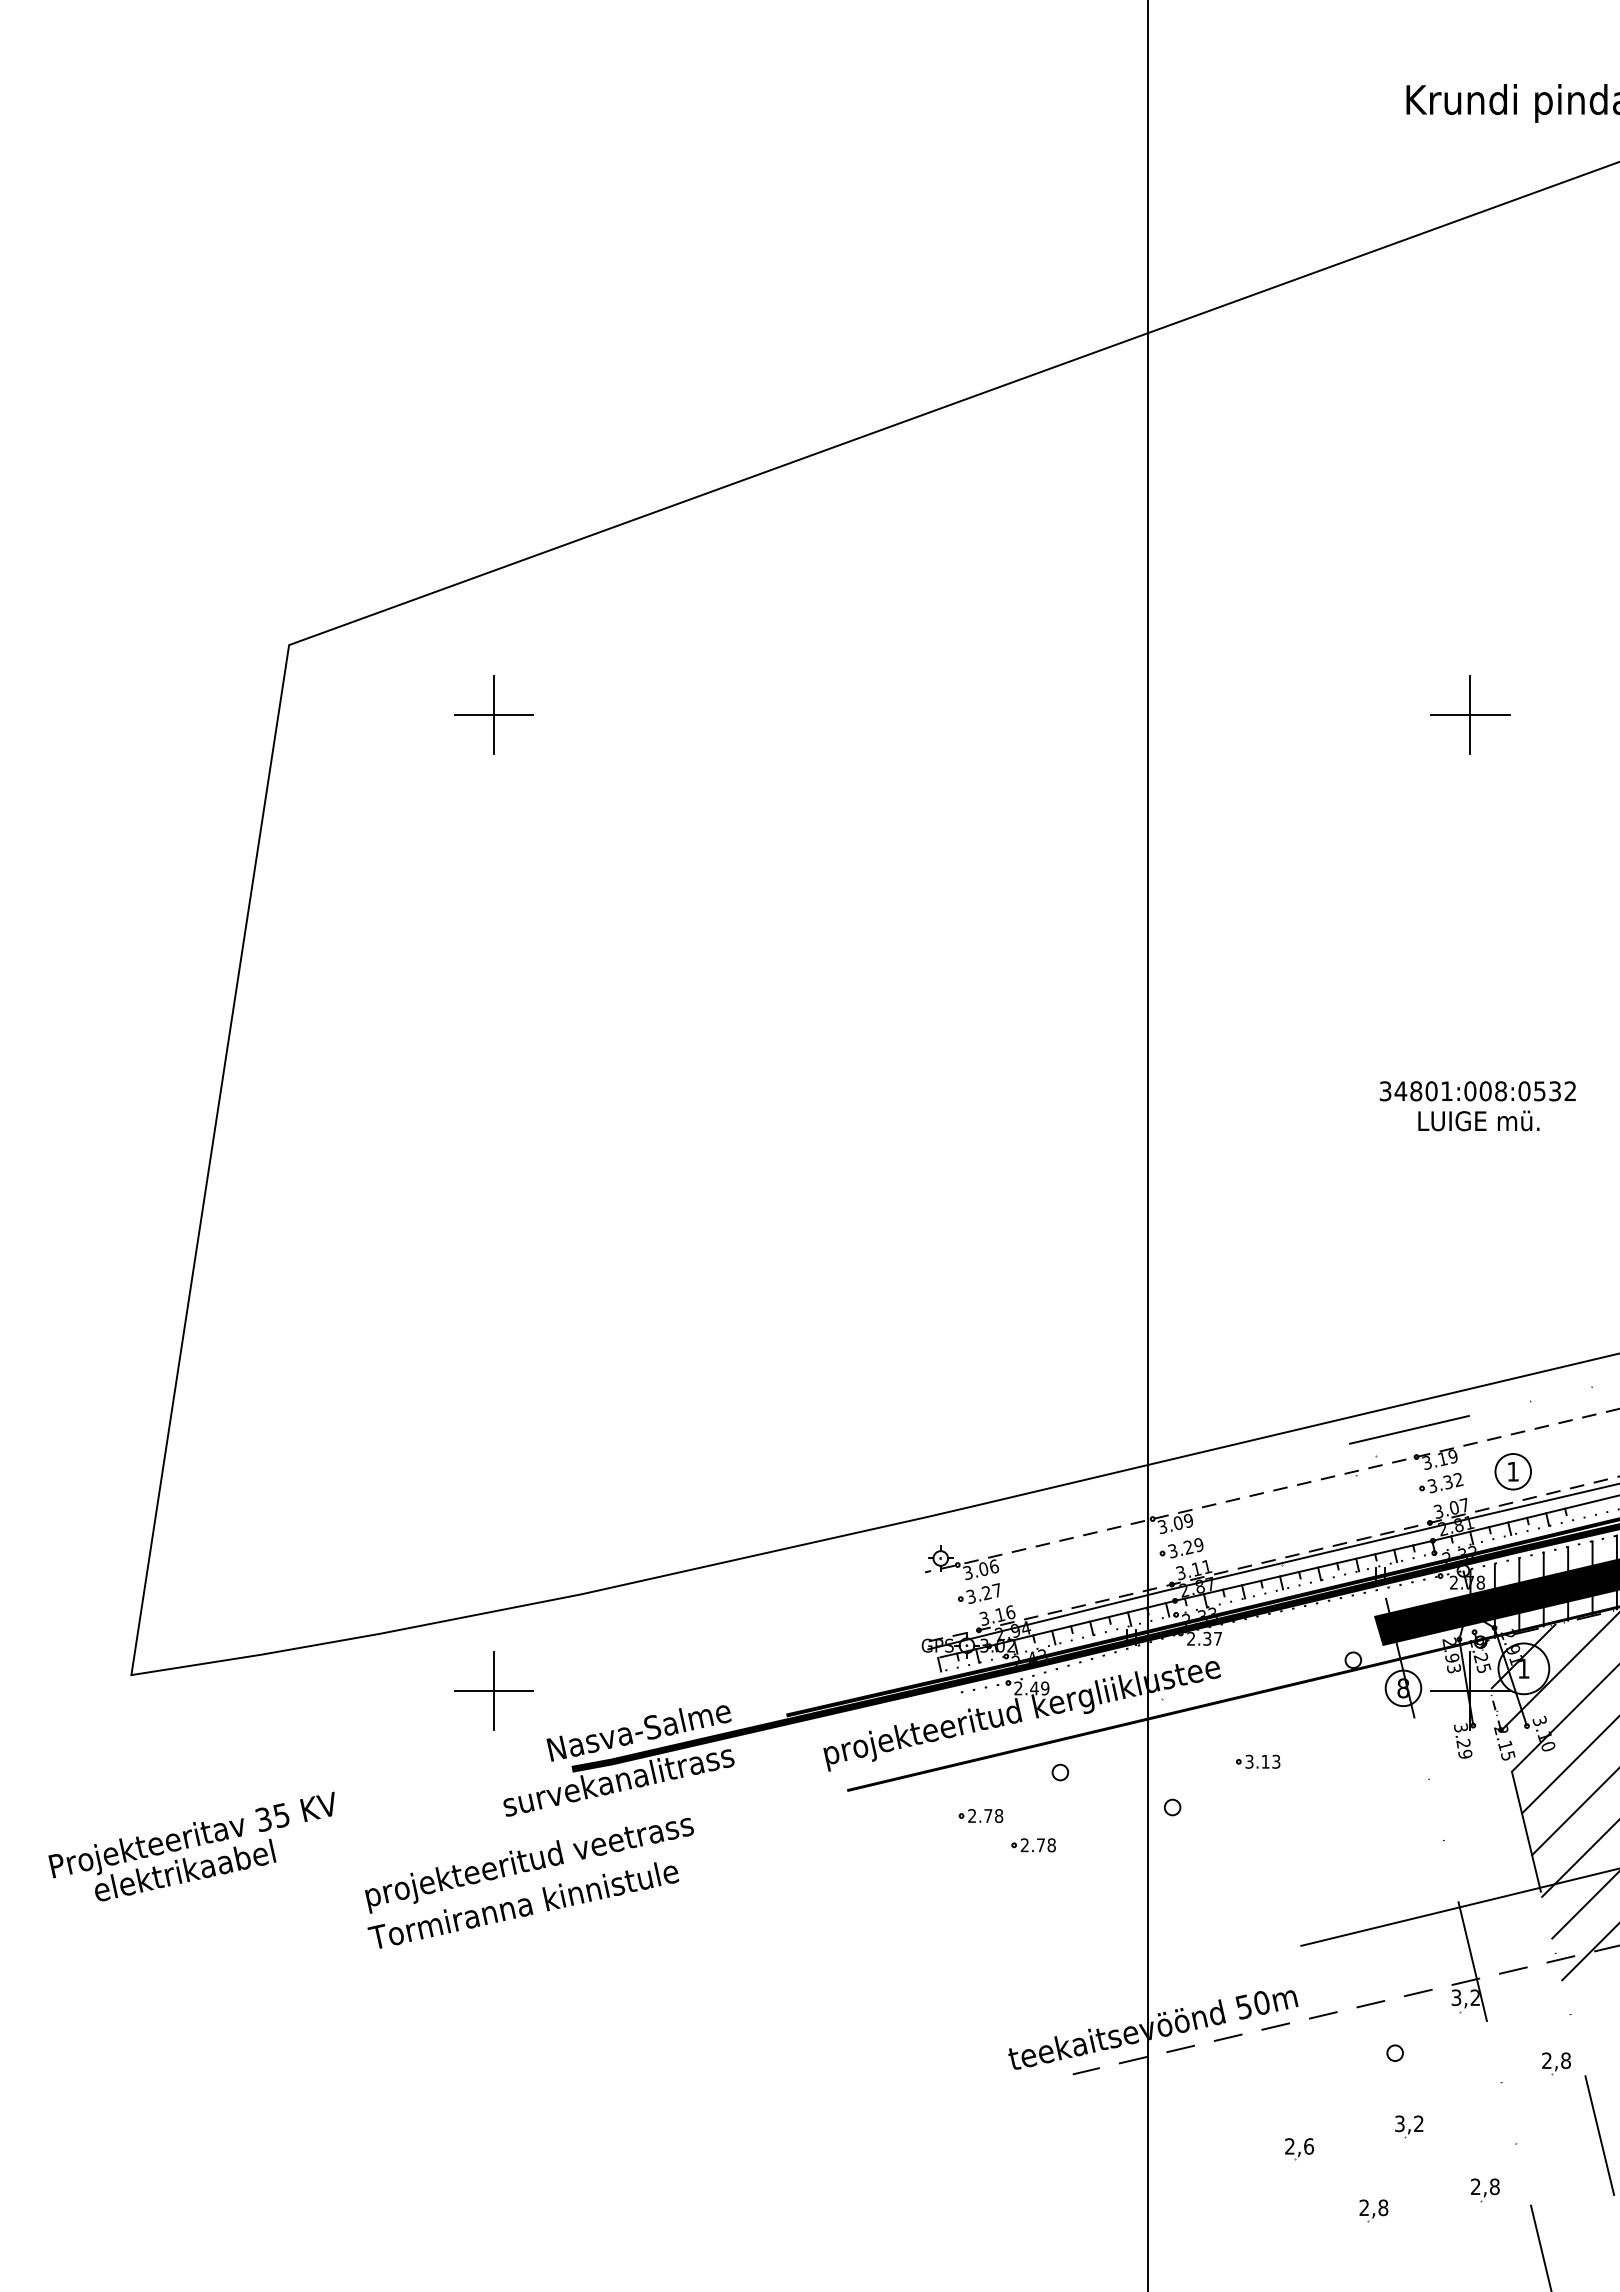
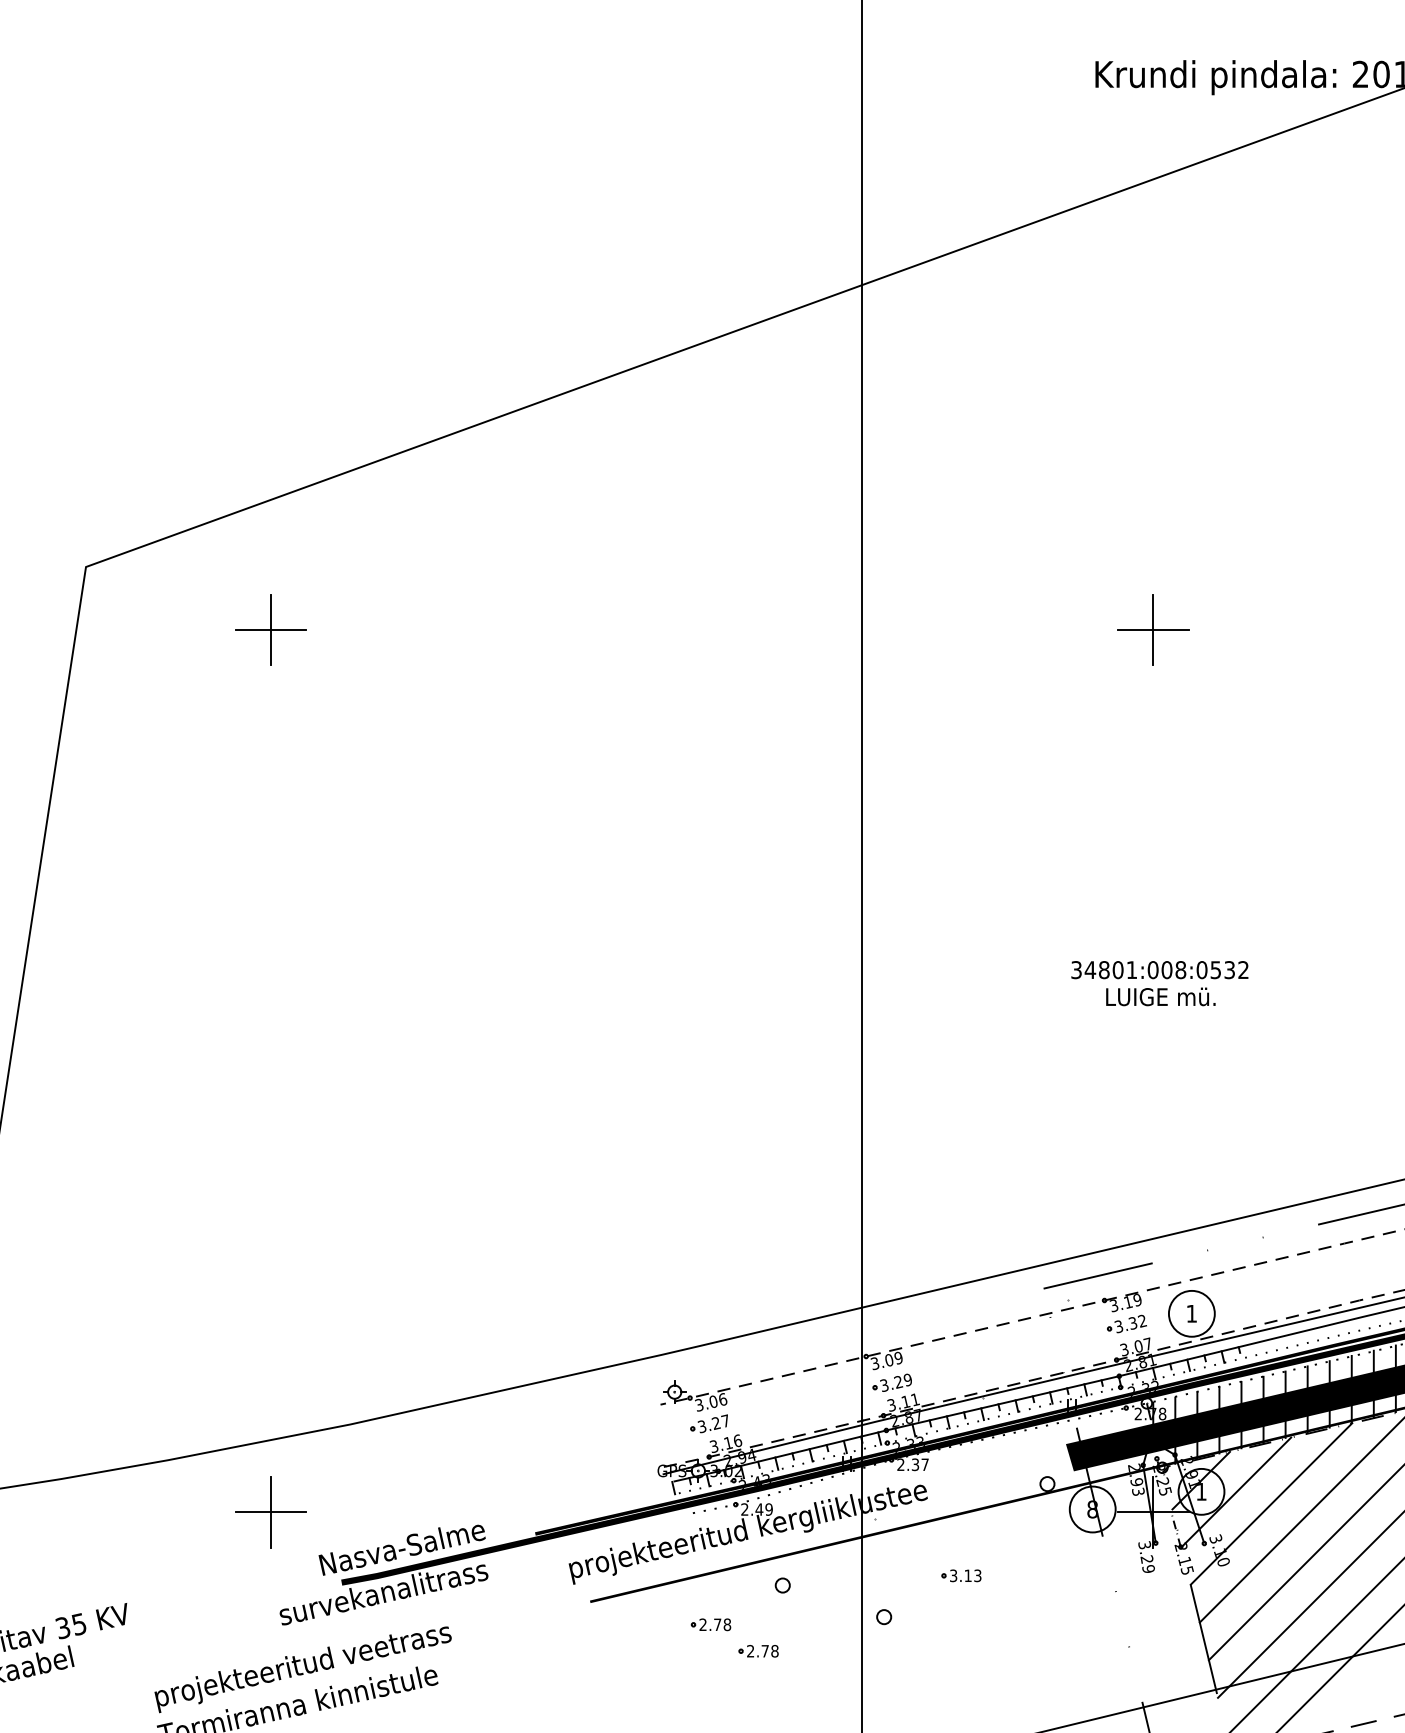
circle: (1512, 1471) -> (1191, 1313), size x1.43
circle: (1403, 1687) -> (1092, 1508), size x1.43

